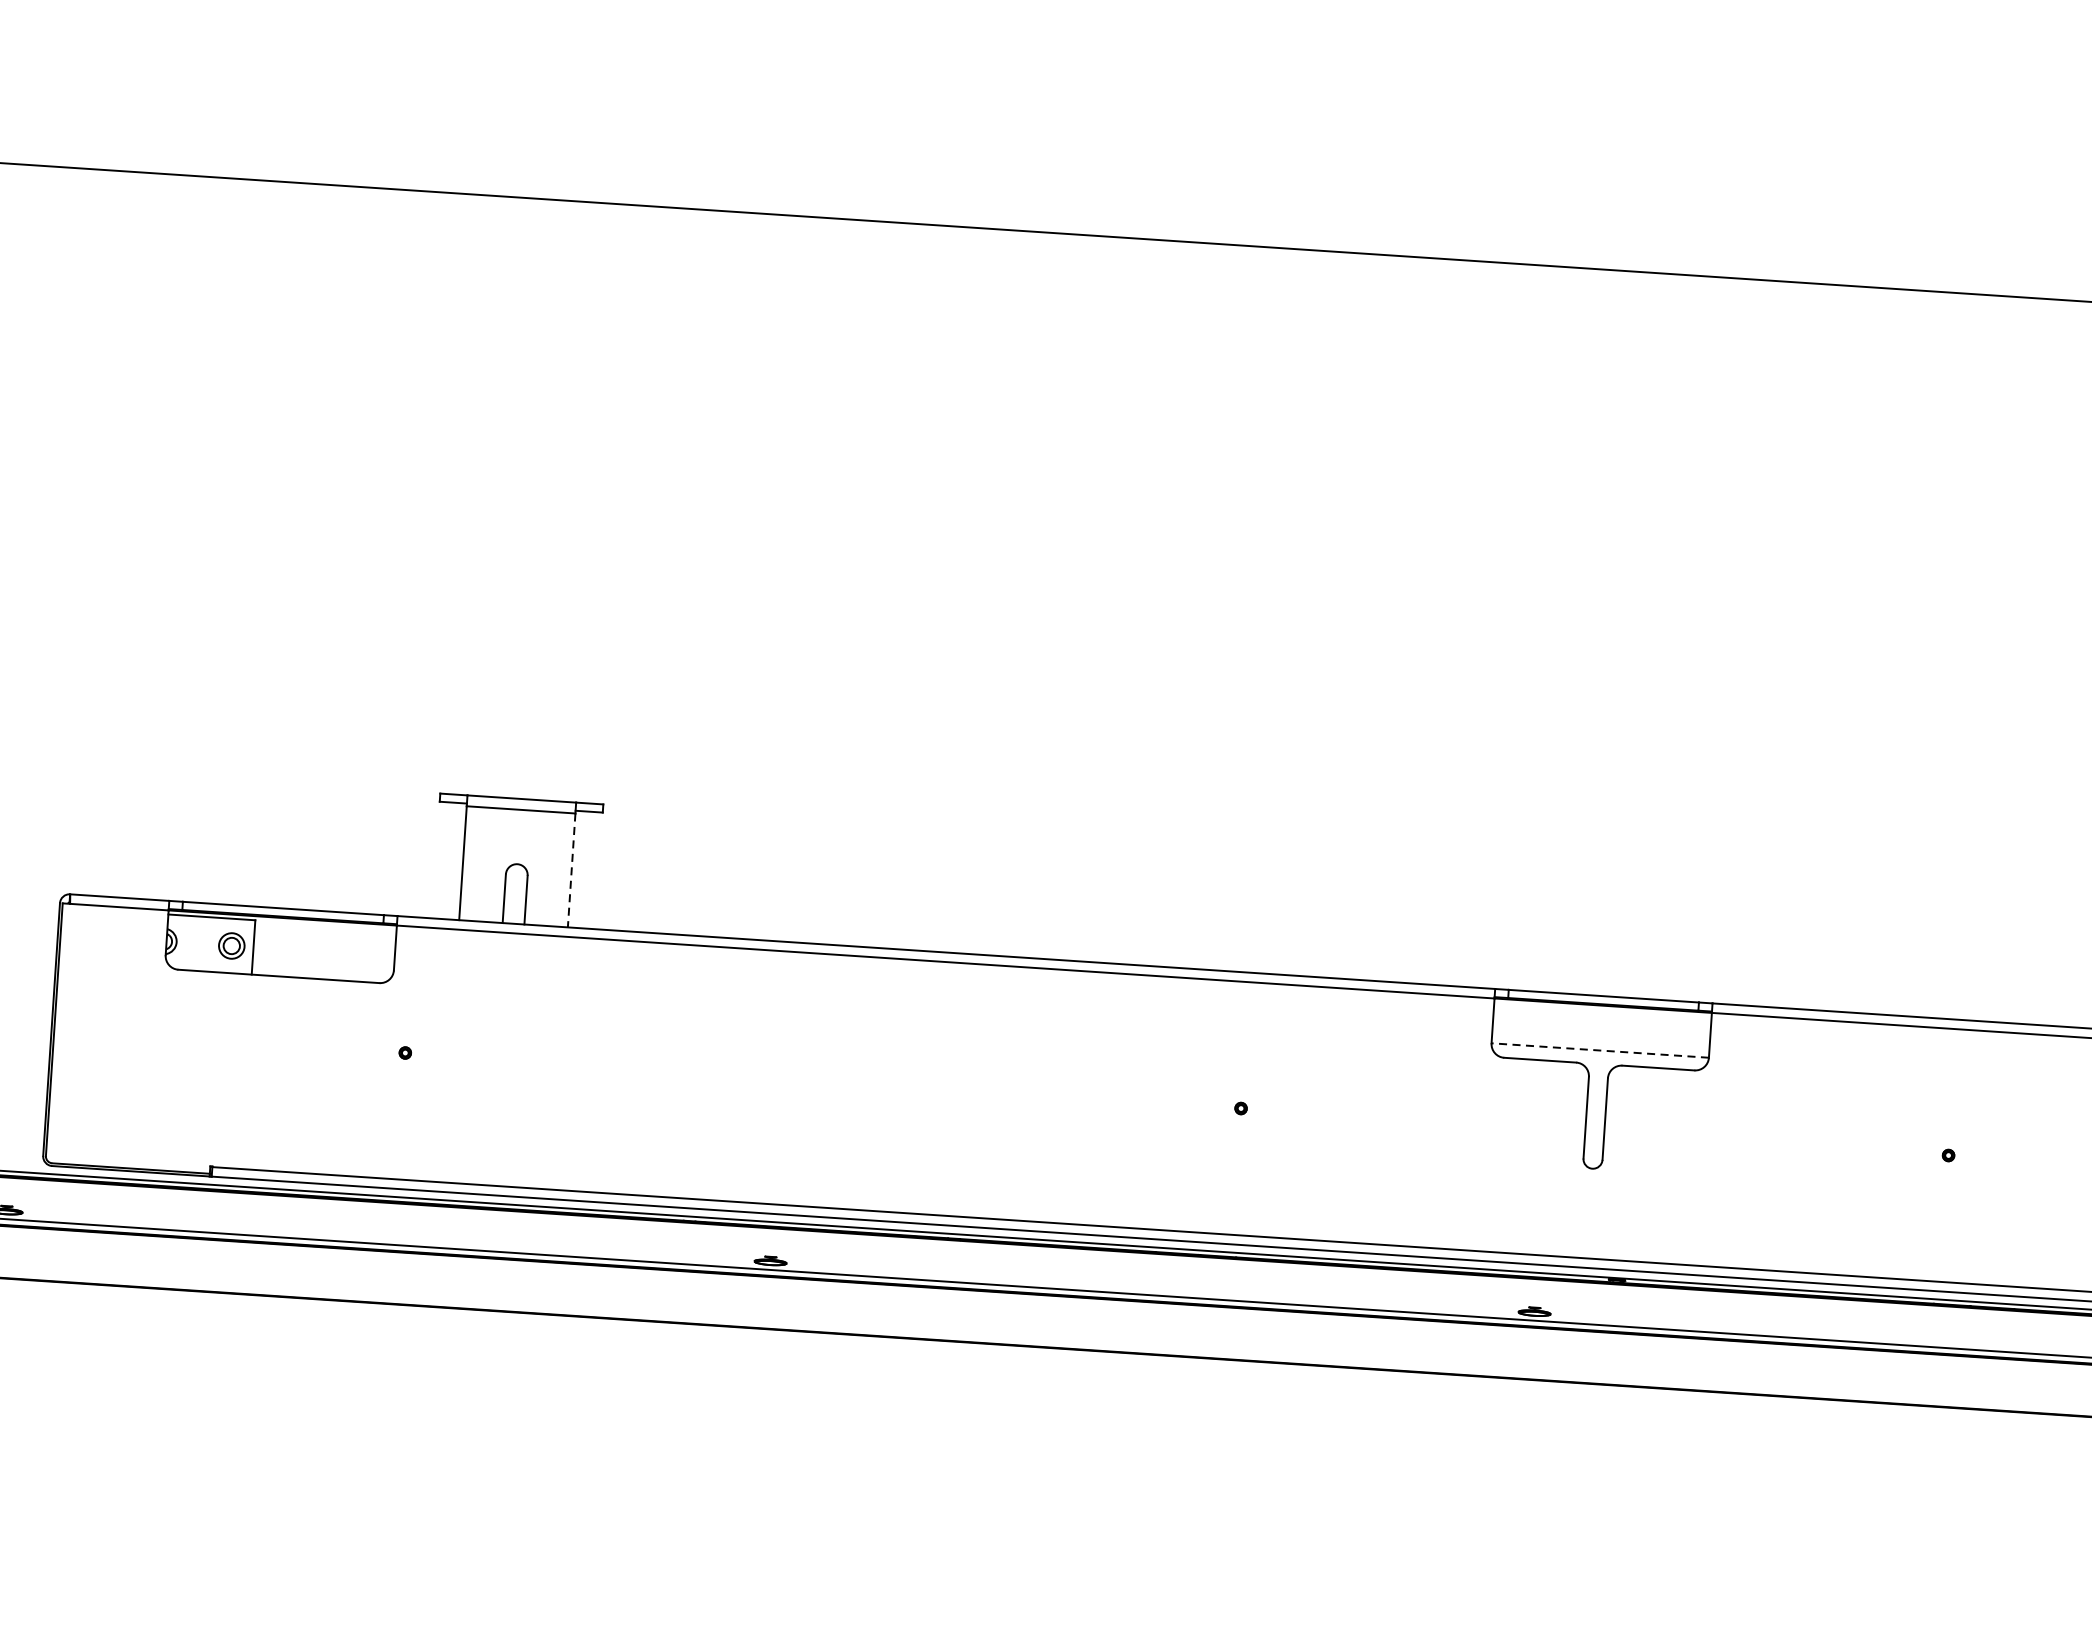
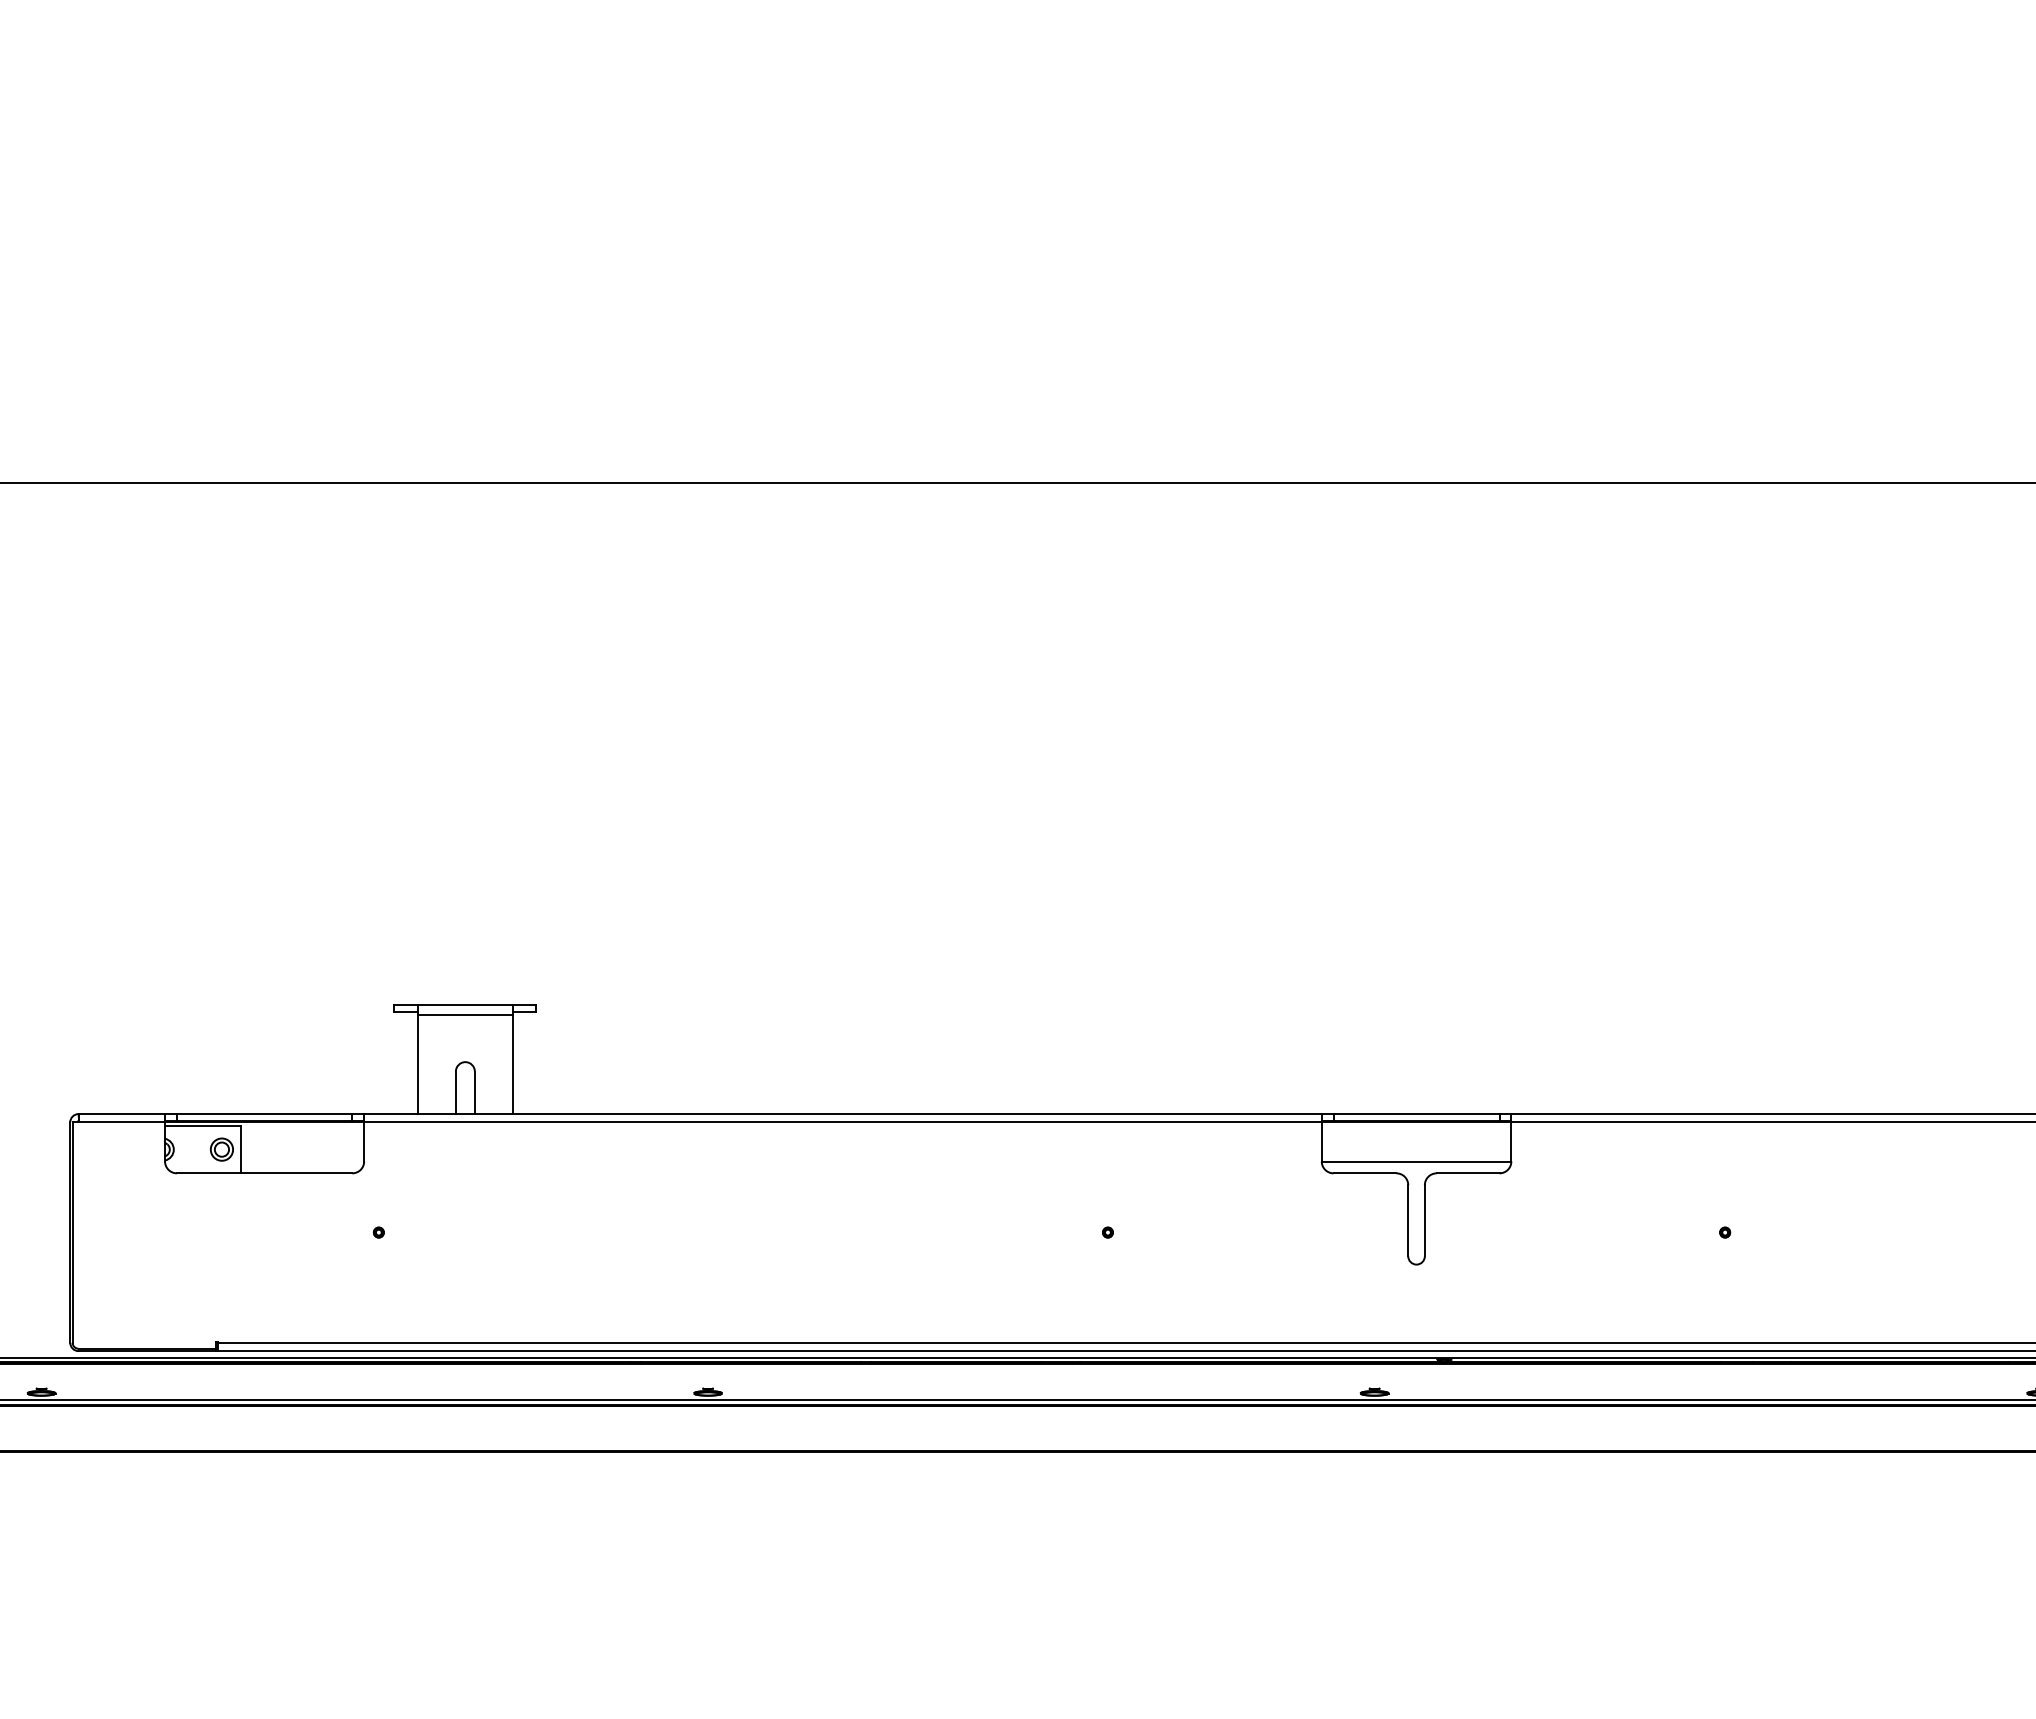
line: (571, 870) -> (512, 1064), dashed -> solid
line: (1600, 1050) -> (1416, 1161), dashed -> solid

